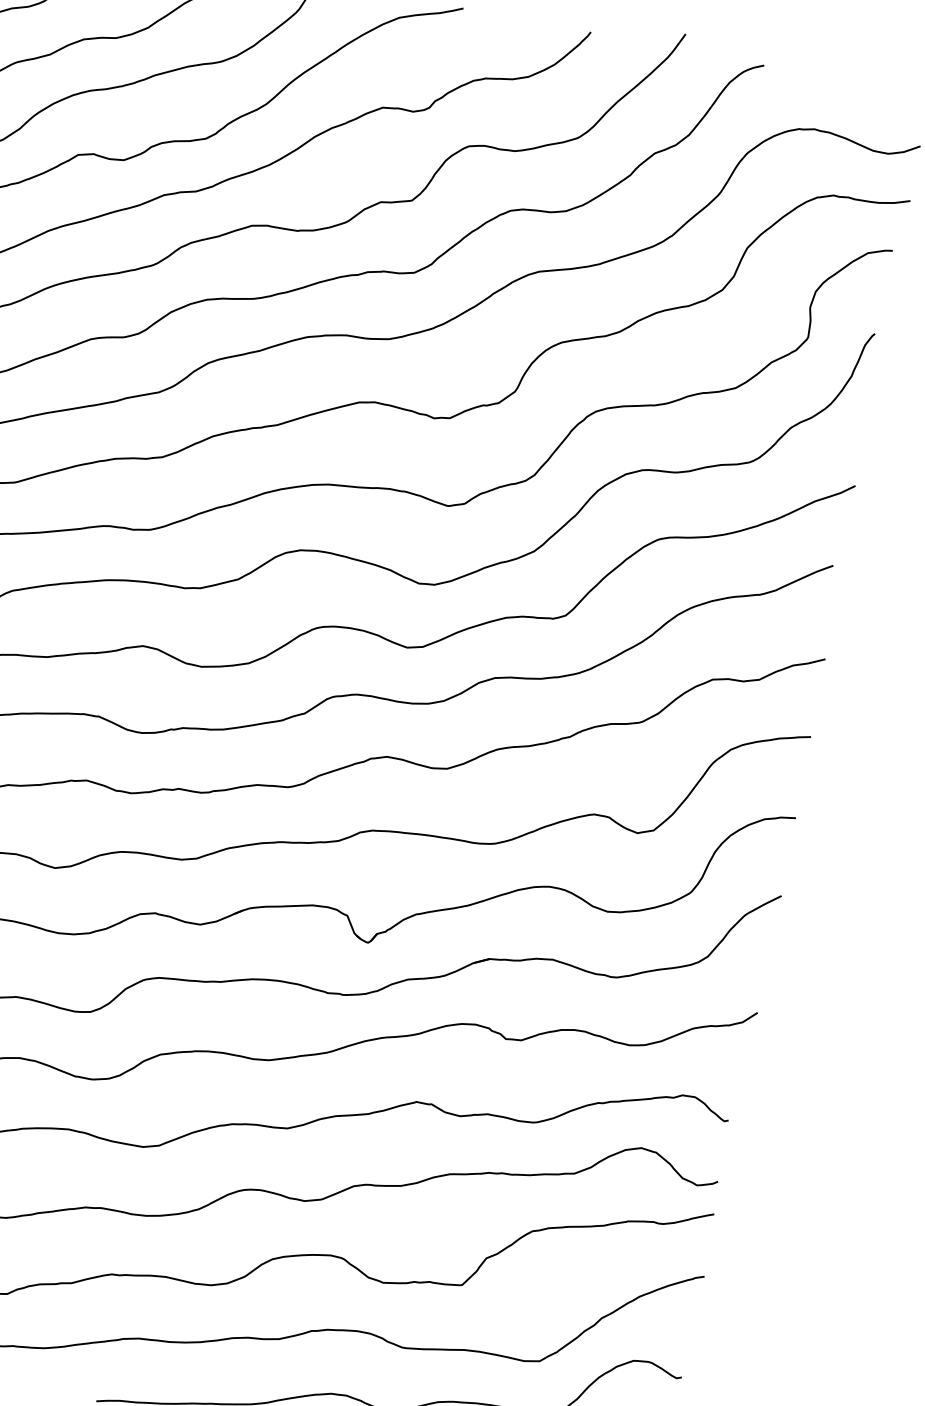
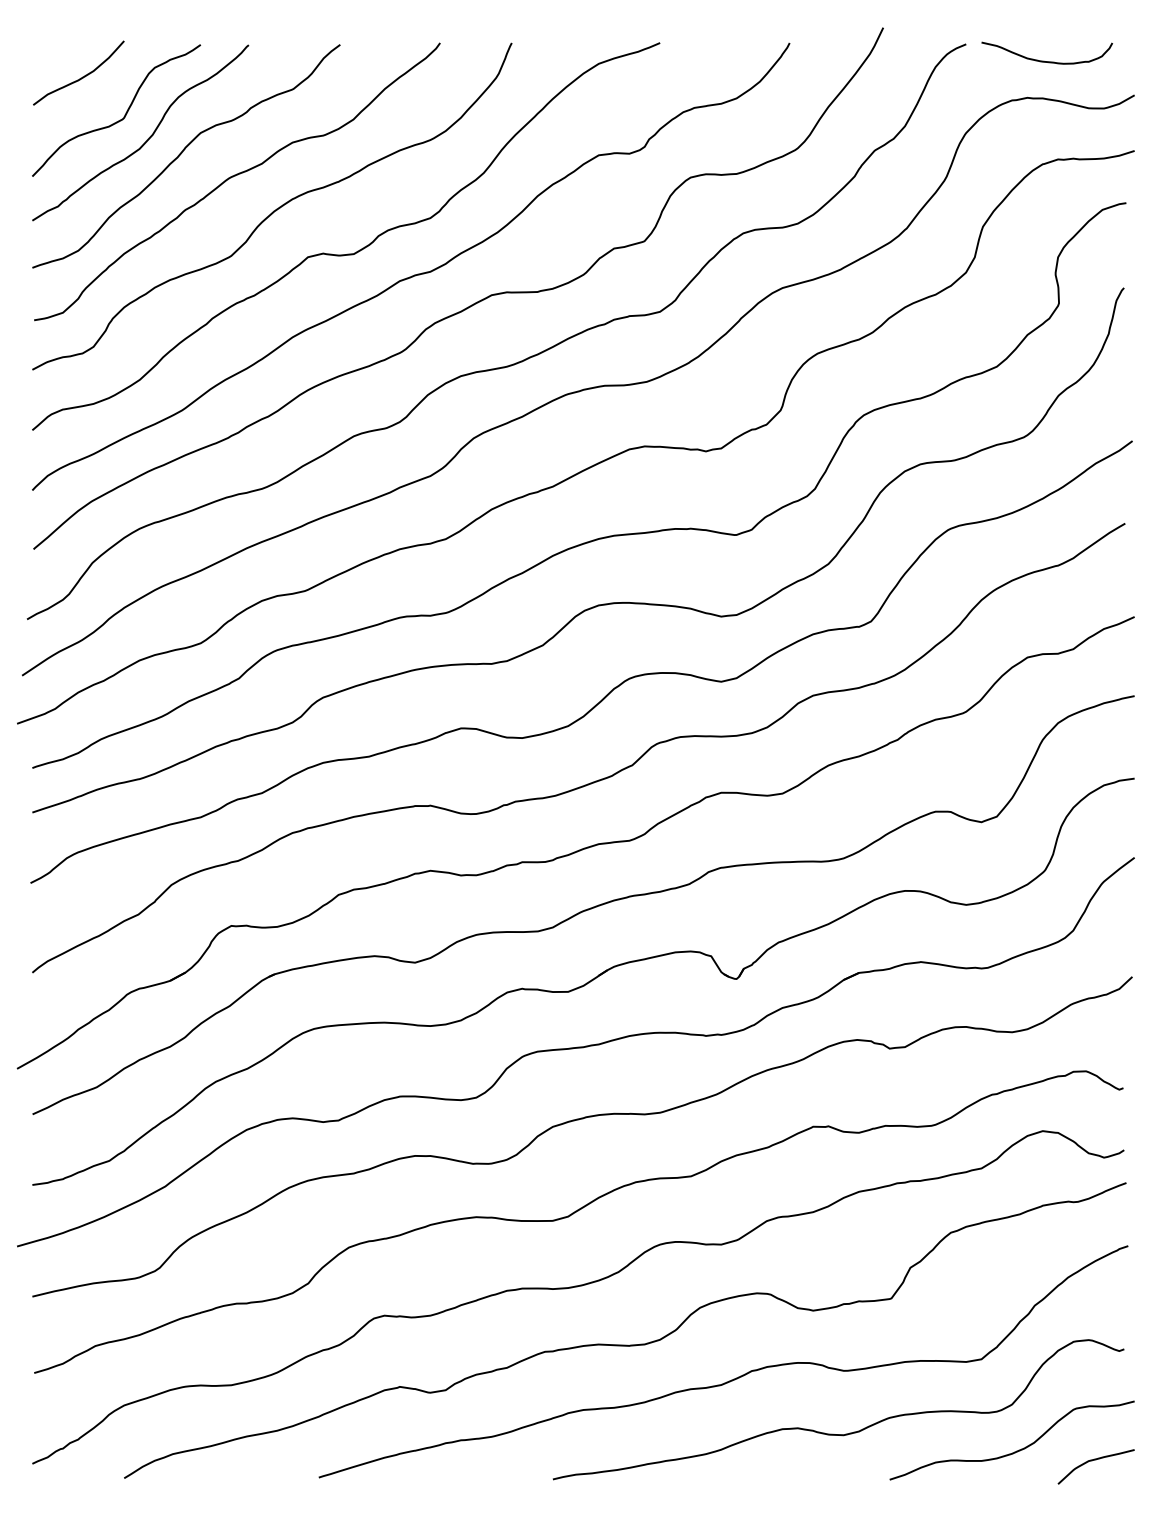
curve: (838, 95) -> (1044, 60), added

